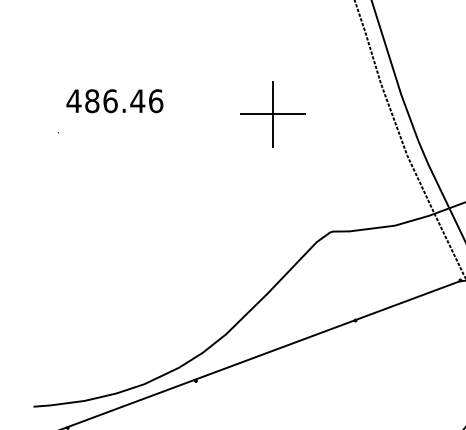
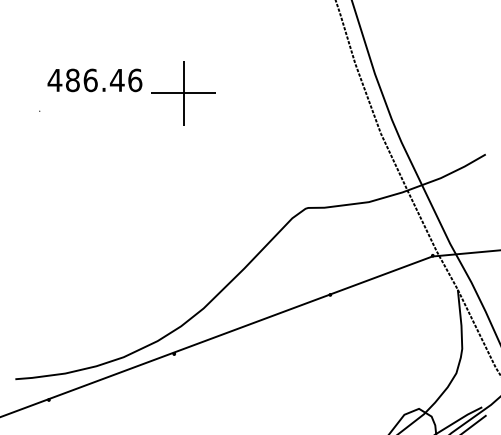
part: (272, 114) -> (183, 93), moved

